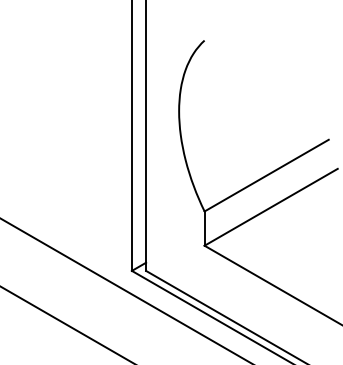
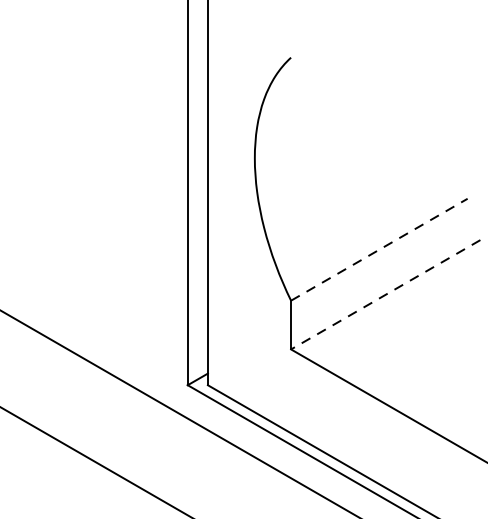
line: (266, 175) -> (379, 249), solid -> dashed
line: (271, 207) -> (386, 295), solid -> dashed

